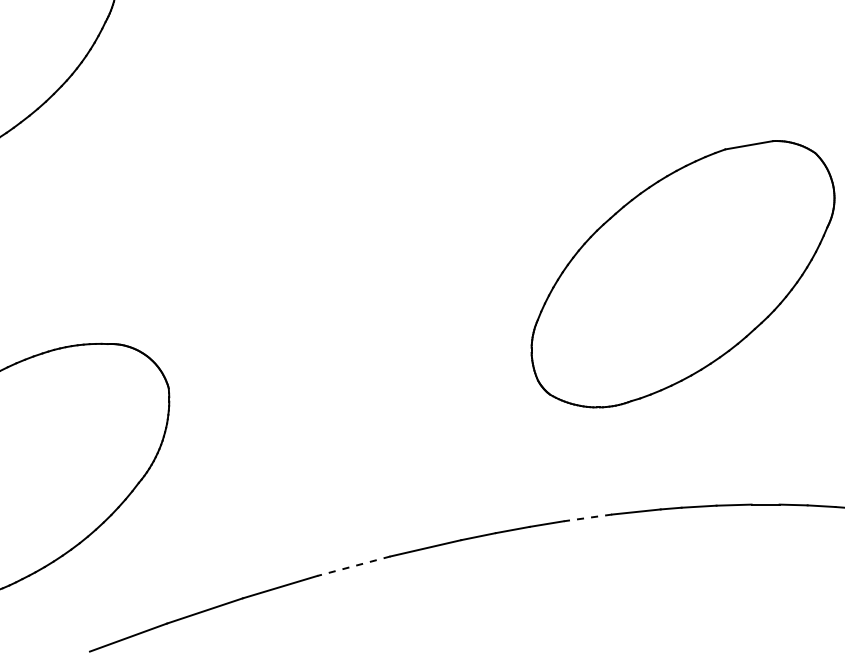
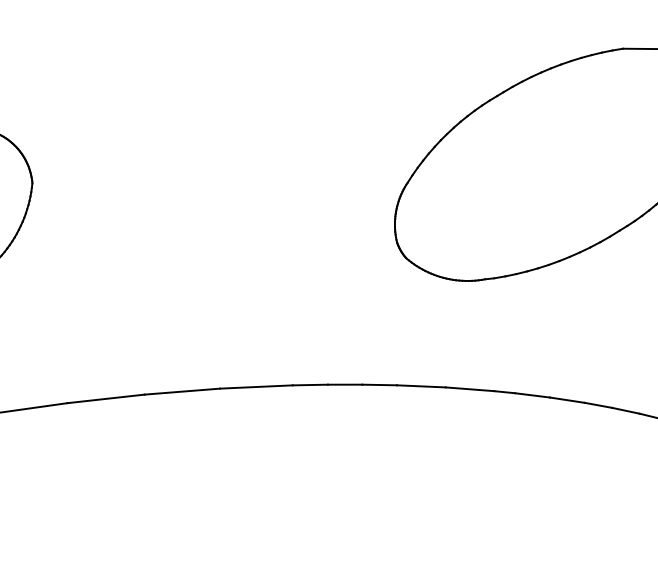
line: (587, 517) -> (420, 385), dashed -> solid
line: (353, 566) -> (181, 391), dashed -> solid

